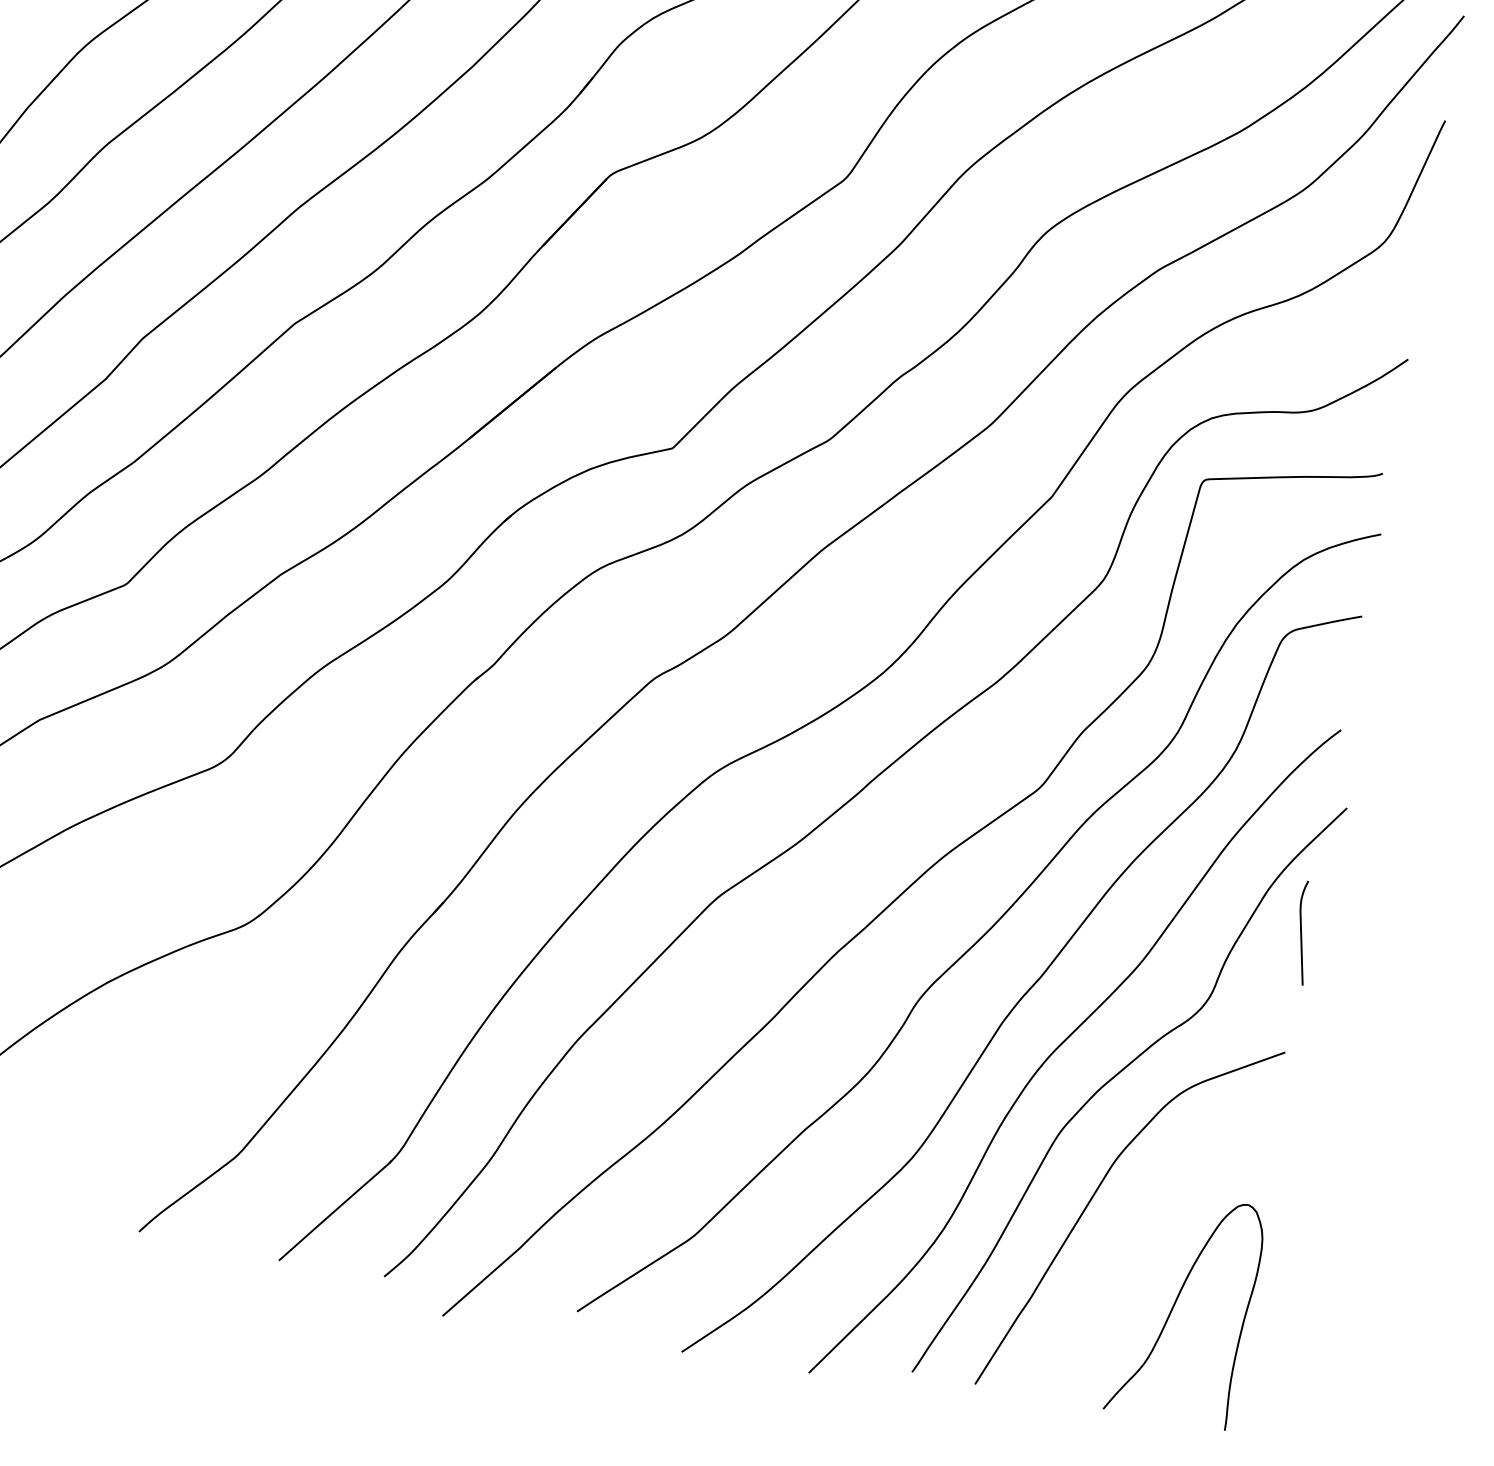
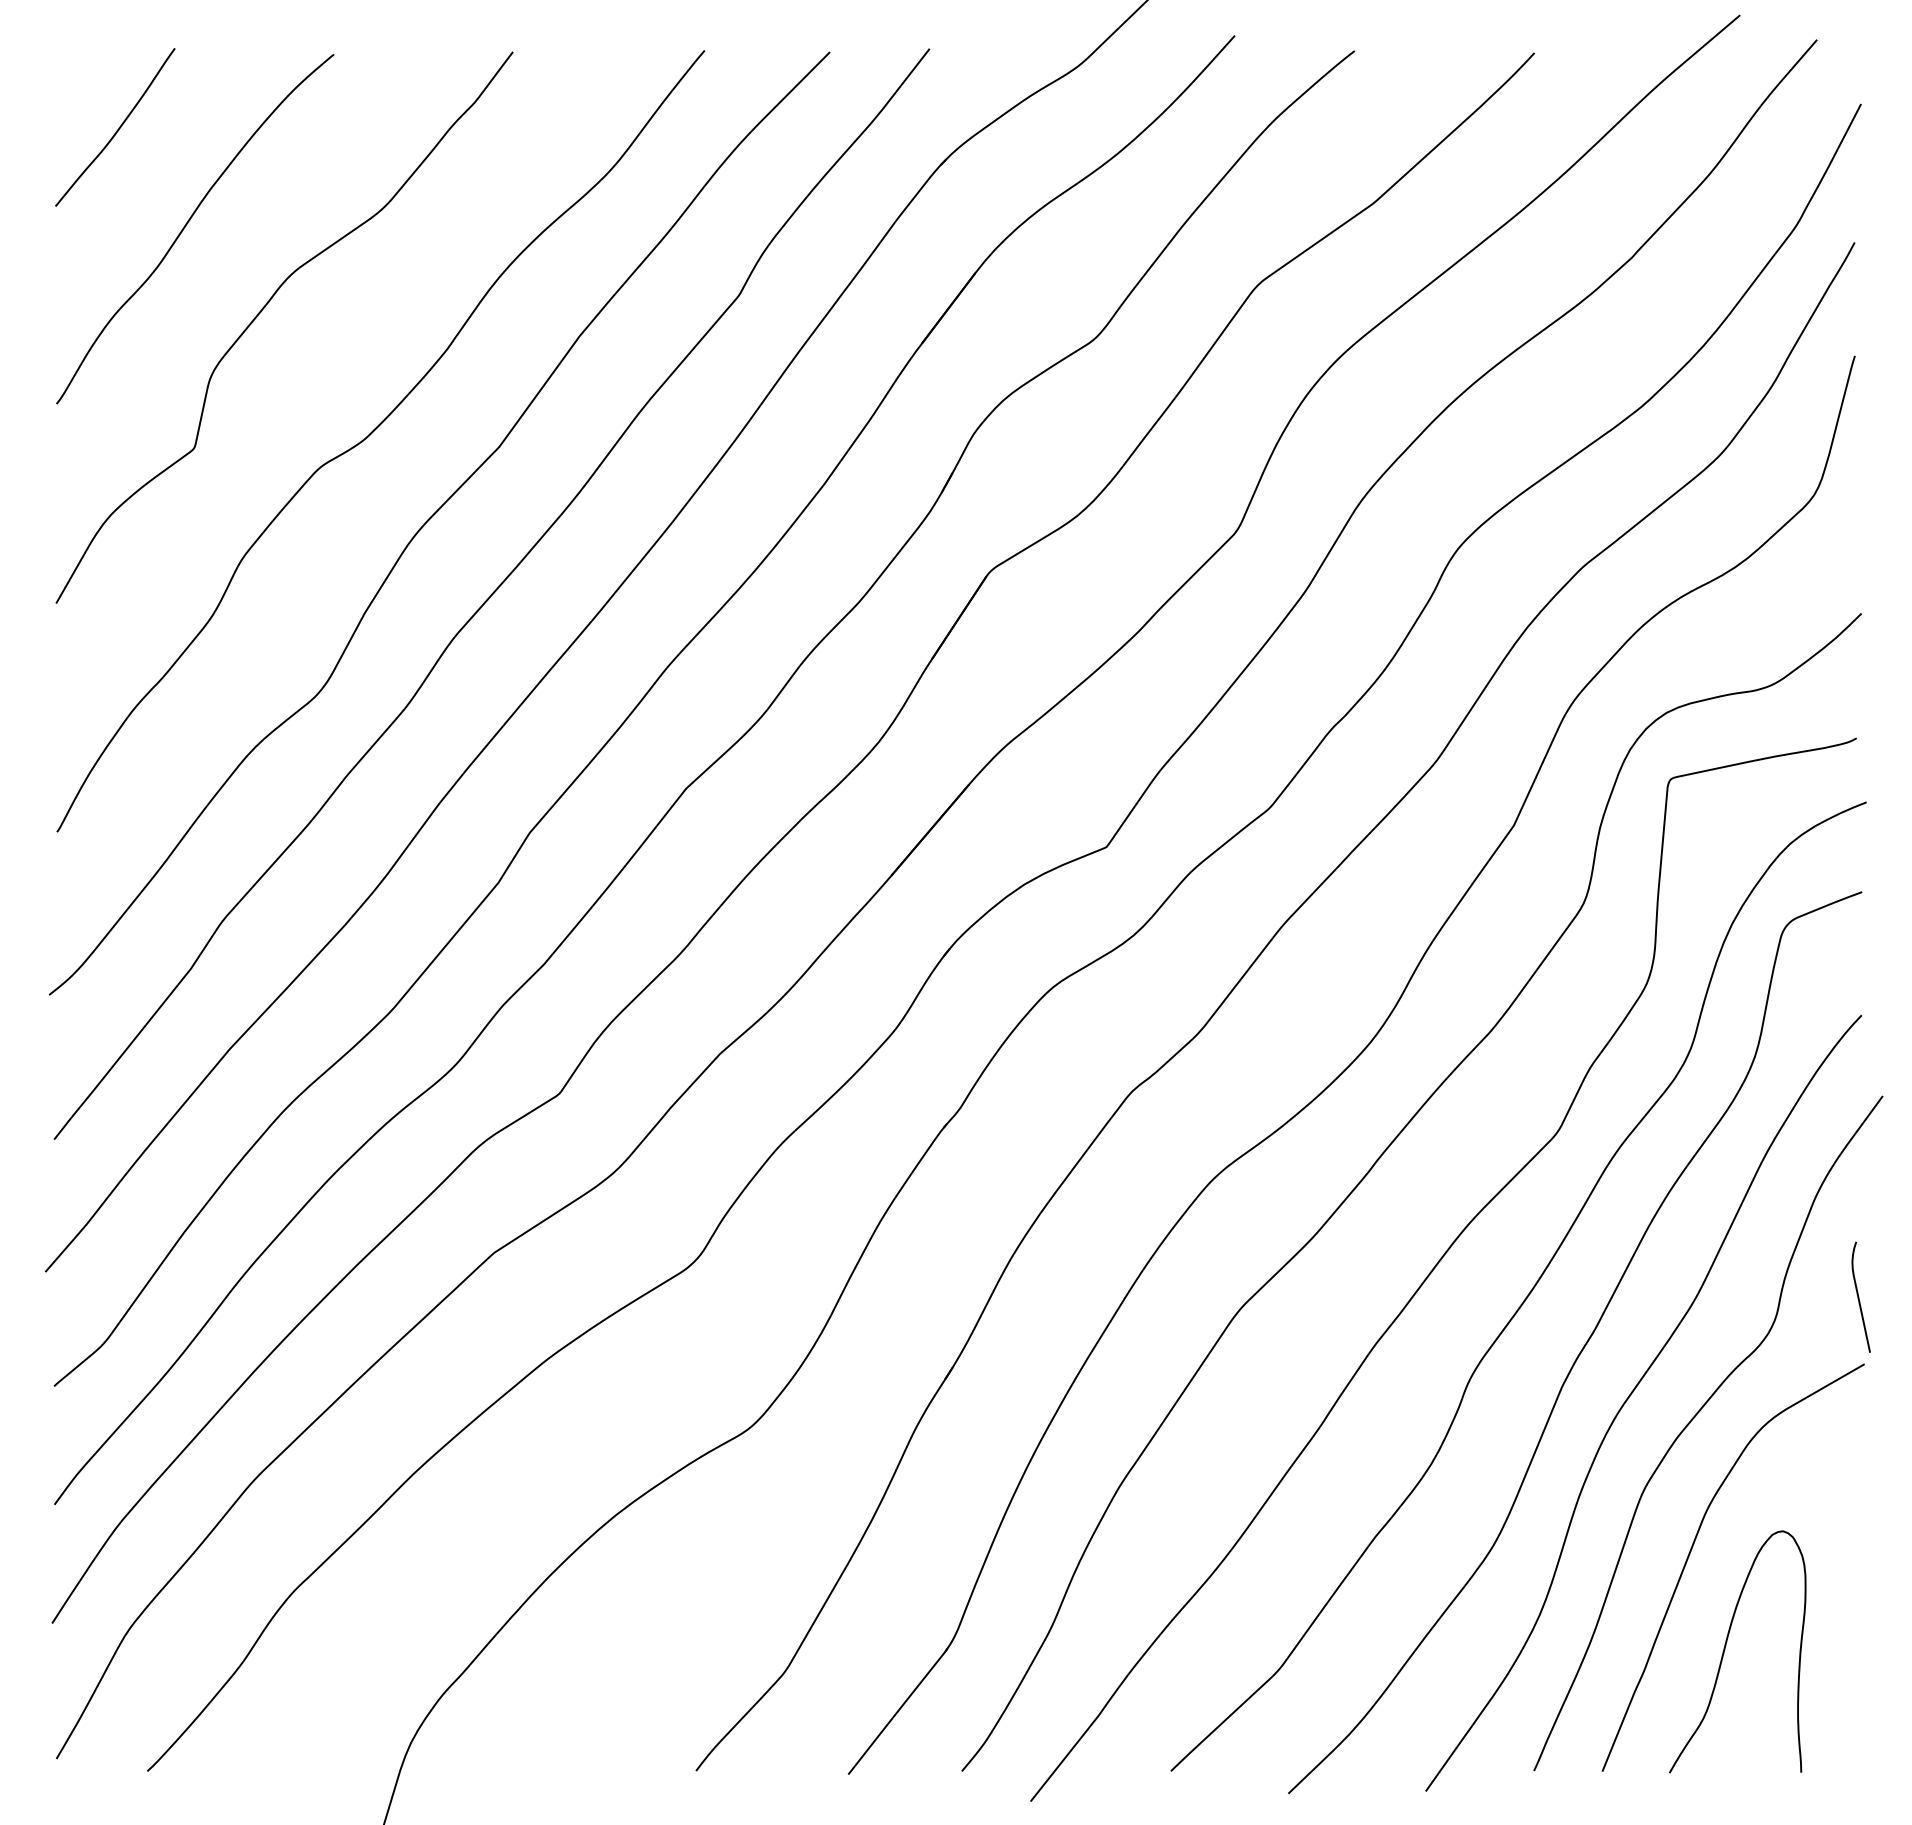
curve: (1302, 931) -> (1859, 1296), moved
curve: (1175, 1304) -> (1725, 1649), moved

